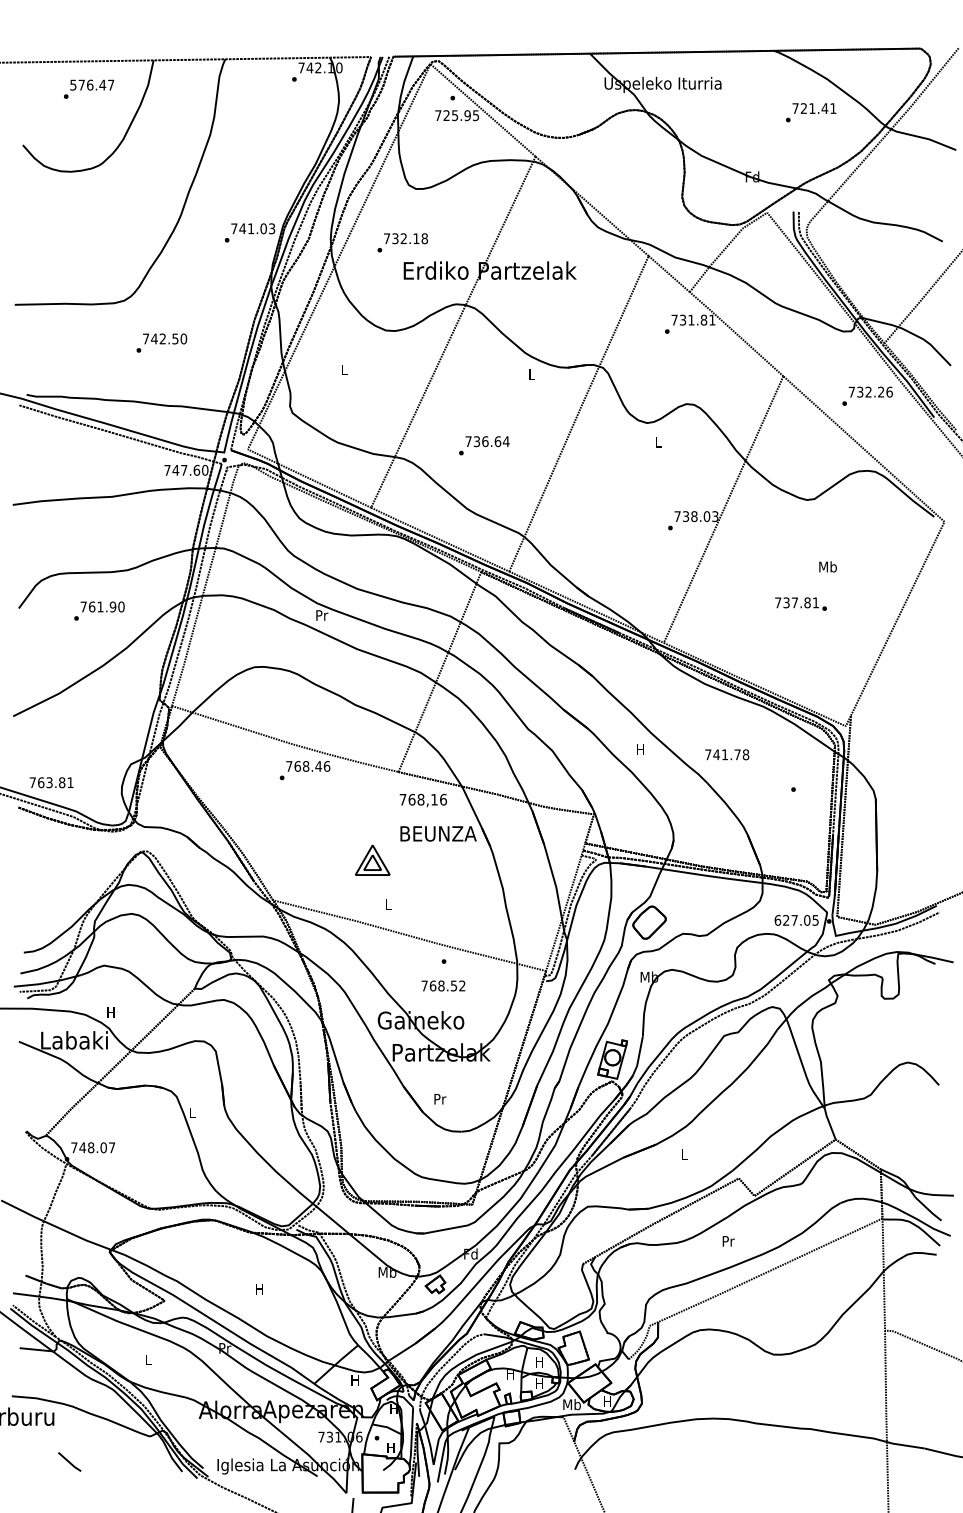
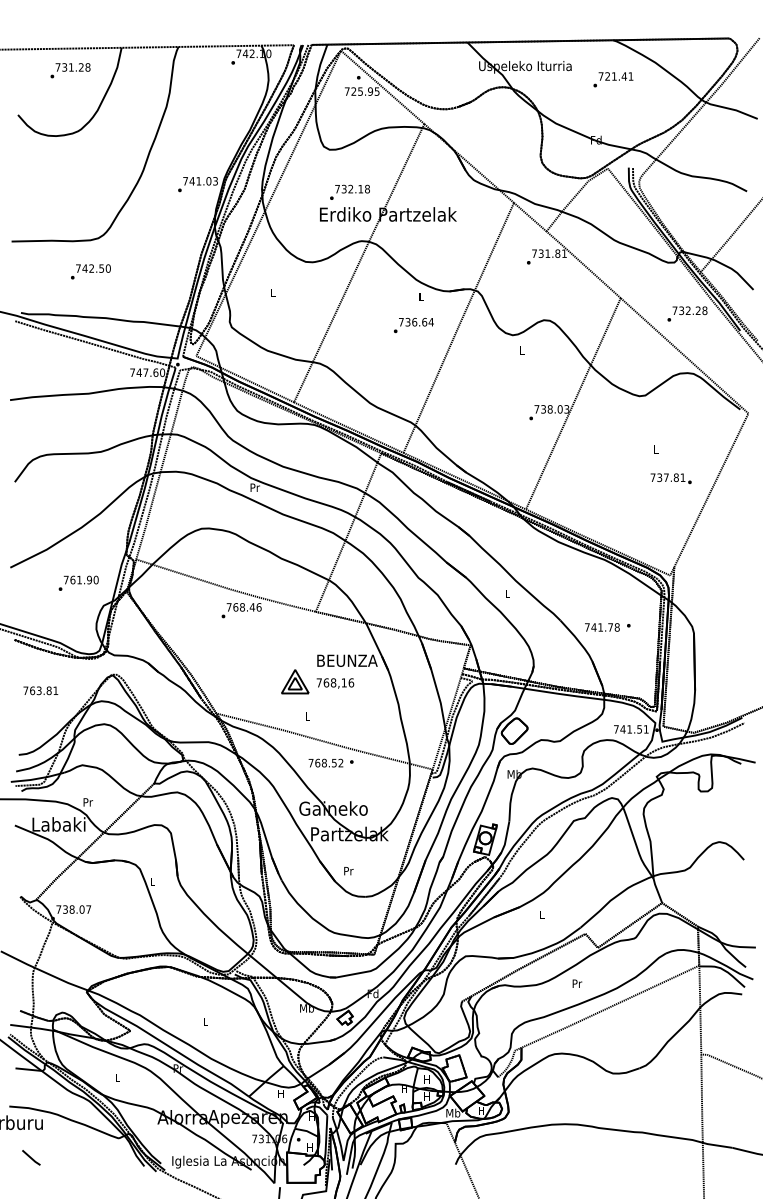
text: (92, 84) -> (73, 66), 576.47 -> 731.28
text: (811, 112) -> (613, 79), moved
text: (402, 242) -> (349, 192), moved
text: (161, 342) -> (90, 271), moved
text: (889, 391) -> (704, 310), 732.26 -> 732.28
text: (484, 445) -> (413, 325), moved
text: (827, 566) -> (655, 448), Mb -> L
text: (800, 603) -> (670, 478), moved
text: (99, 610) -> (78, 582), moved
text: (640, 749) -> (507, 593), H -> L
text: (727, 754) -> (602, 627), moved
text: (51, 782) -> (40, 690), moved
text: (422, 800) -> (334, 683), moved
text: (796, 920) -> (631, 729), 627.05 -> 741.51
text: (443, 985) -> (326, 762), moved
text: (111, 1012) -> (88, 802), H -> Pr
text: (82, 1147) -> (65, 909), 748.07 -> 738.07
text: (259, 1289) -> (205, 1021), H -> L
line: (69, 1461) -> (31, 1157), moved

